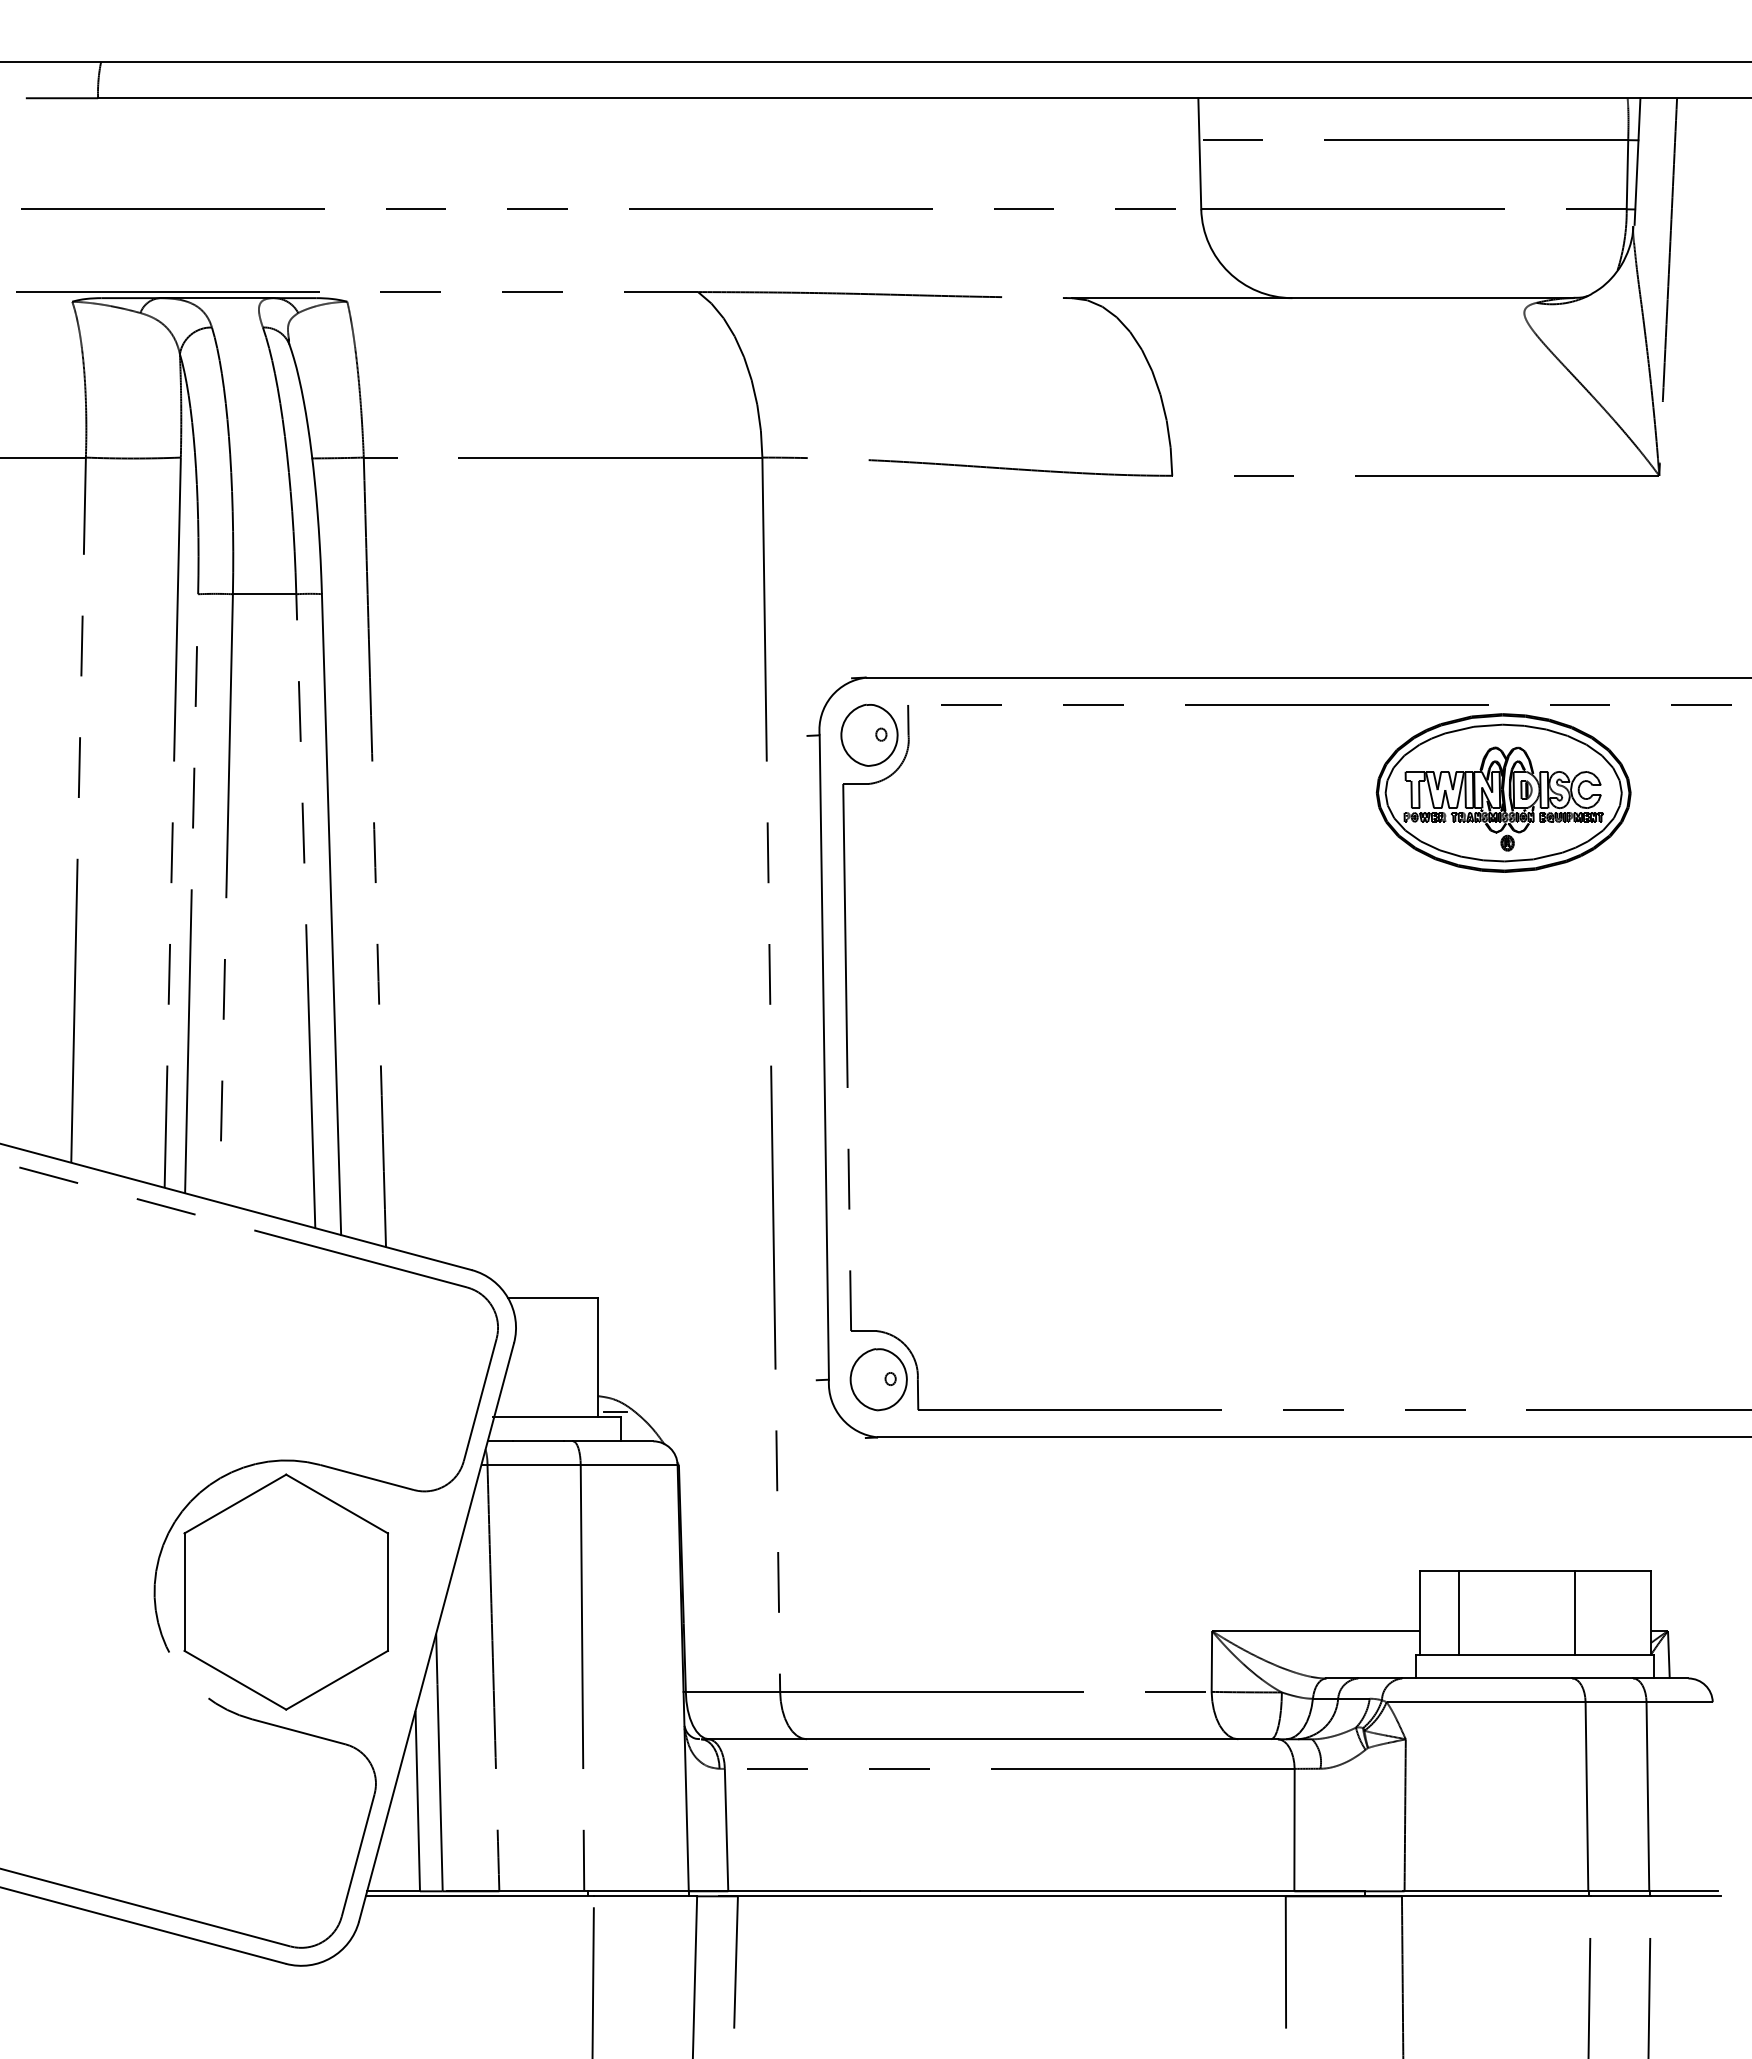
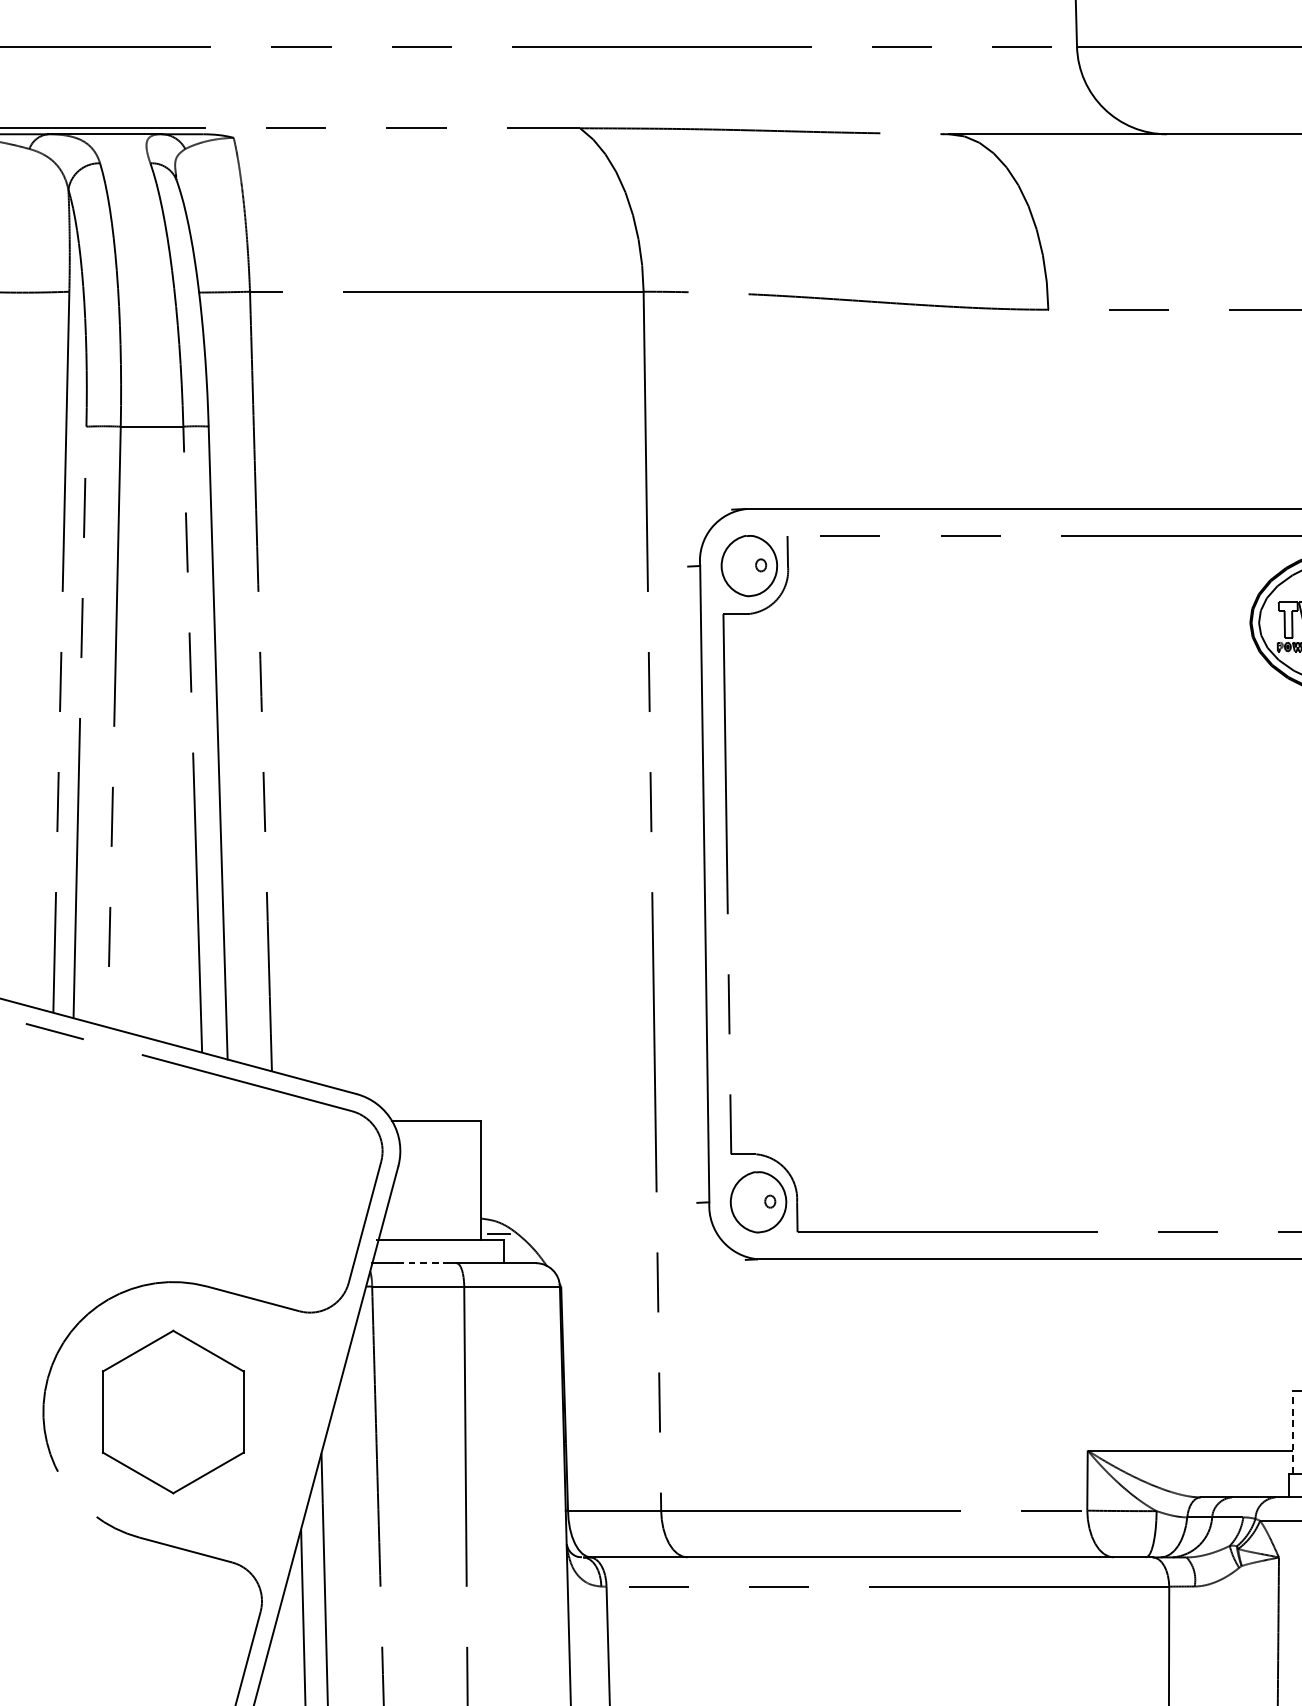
line: (538, 1441) -> (422, 1263), solid -> dashed
part: (285, 1591) -> (172, 1411), size x0.7
line: (1419, 1612) -> (1292, 1432), solid -> dashed

